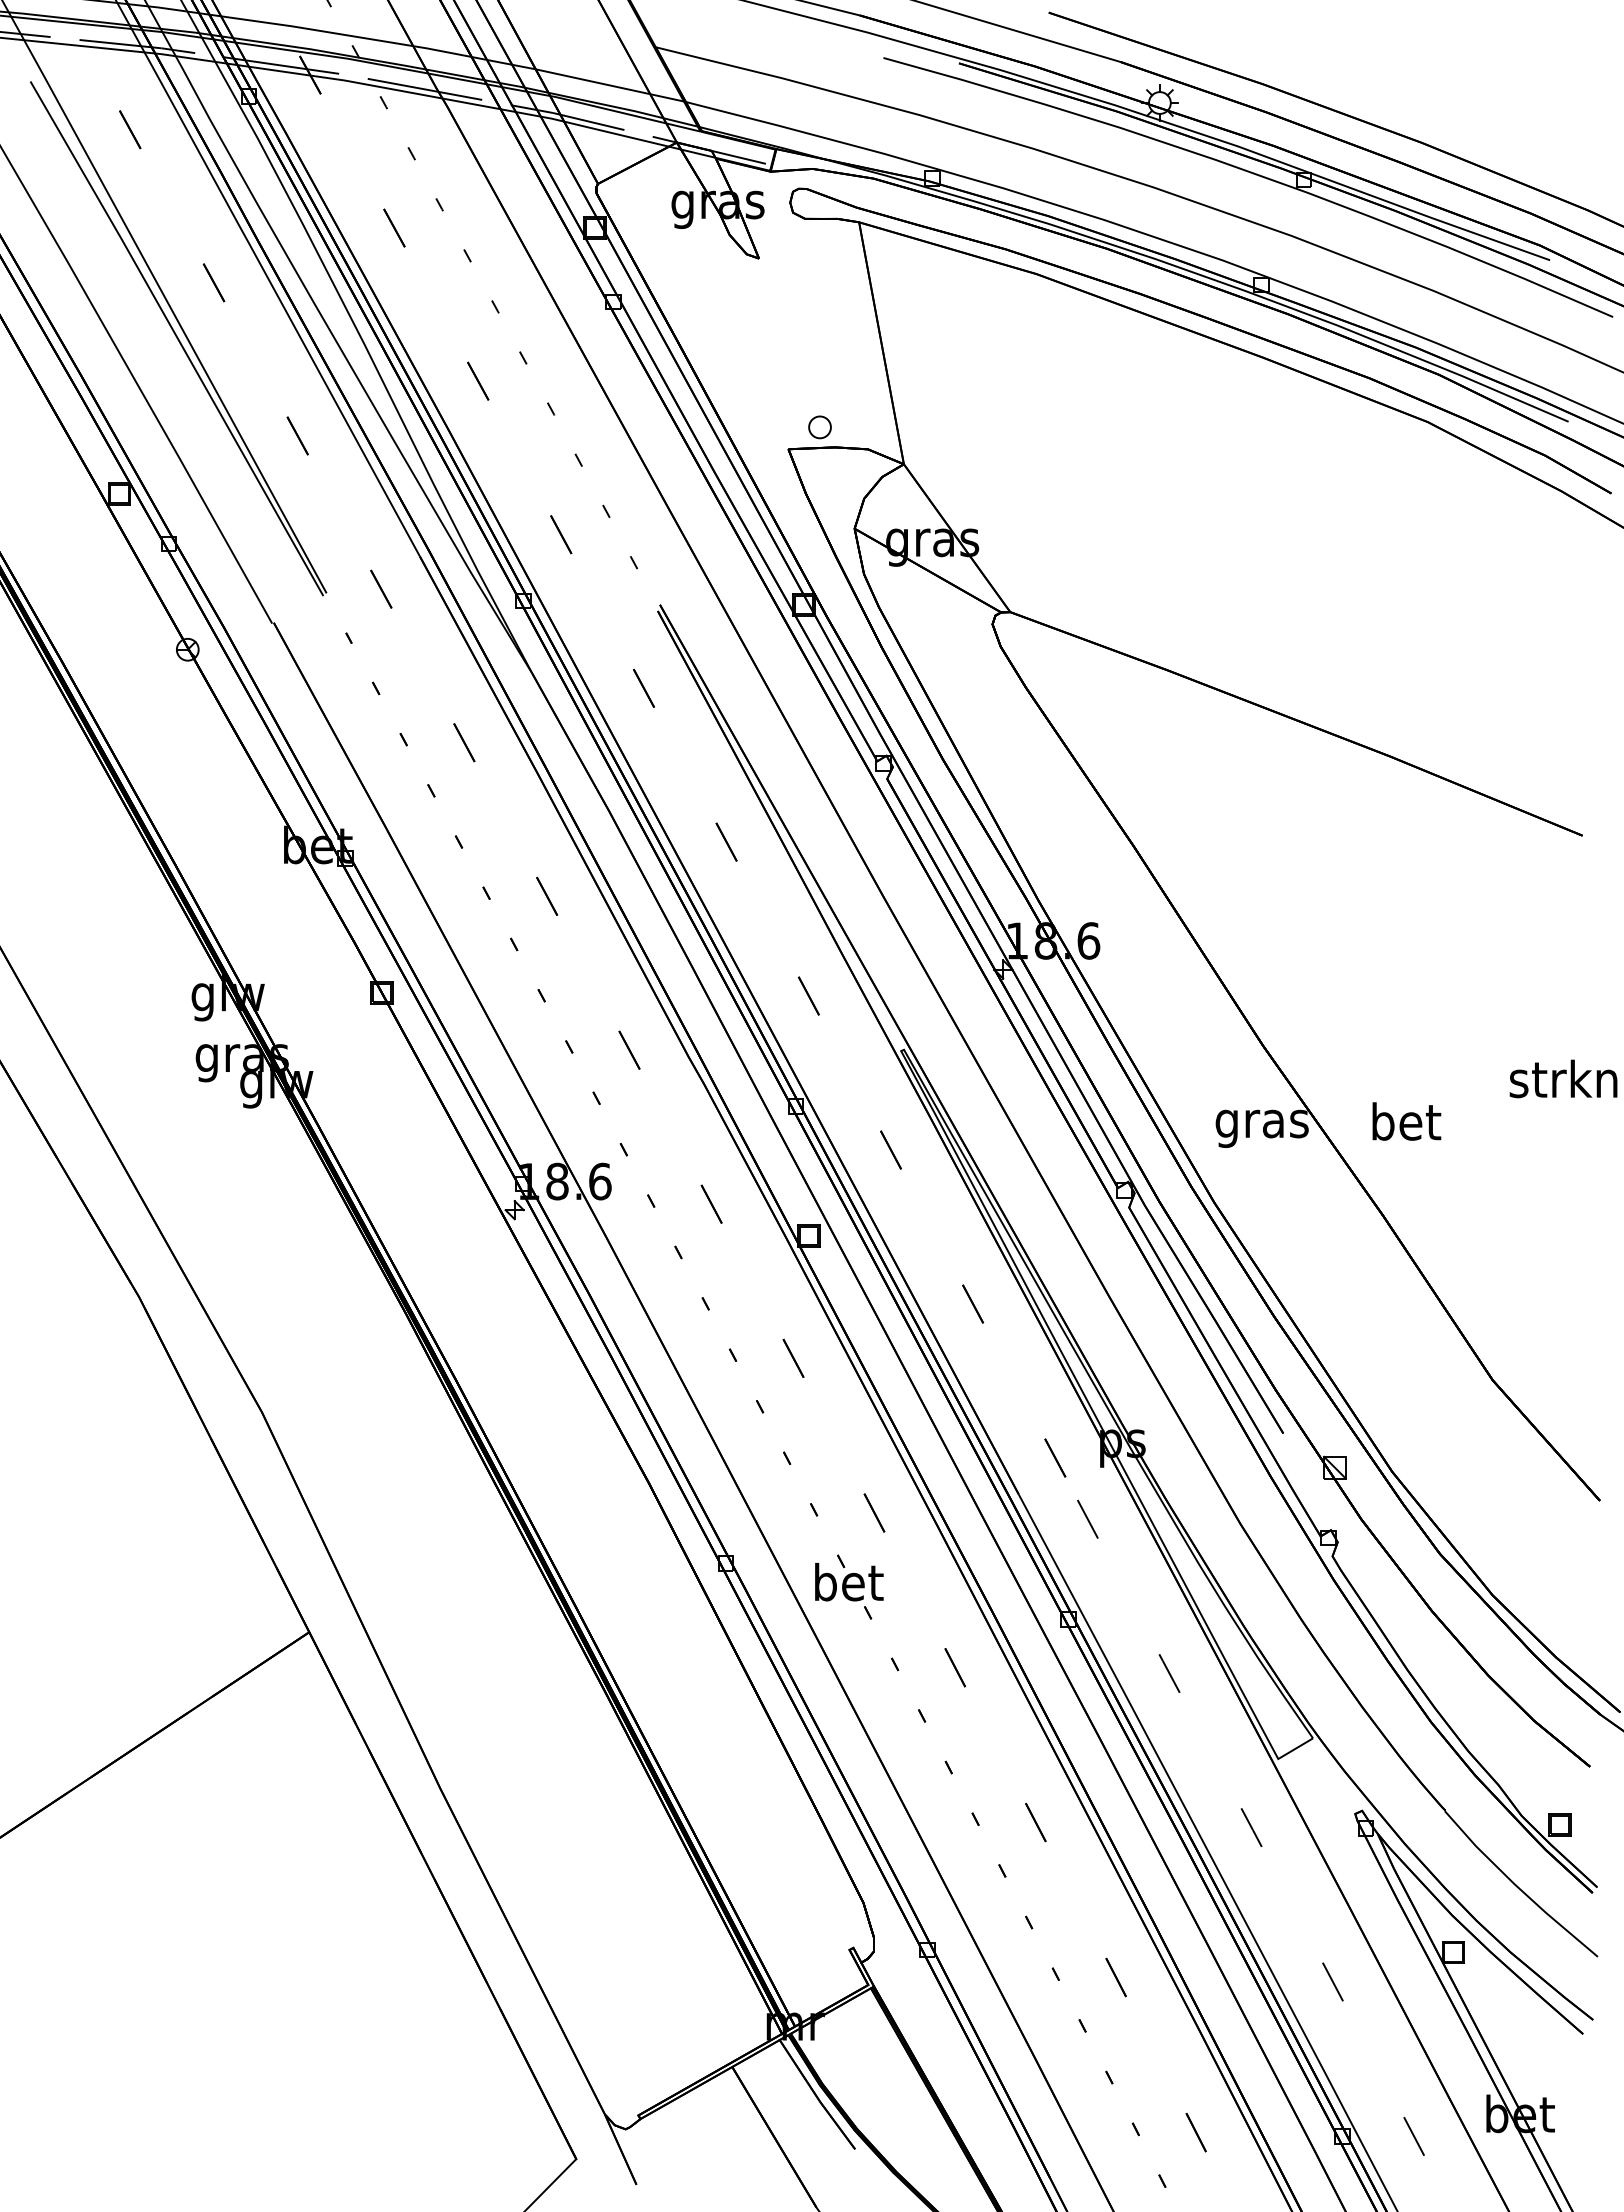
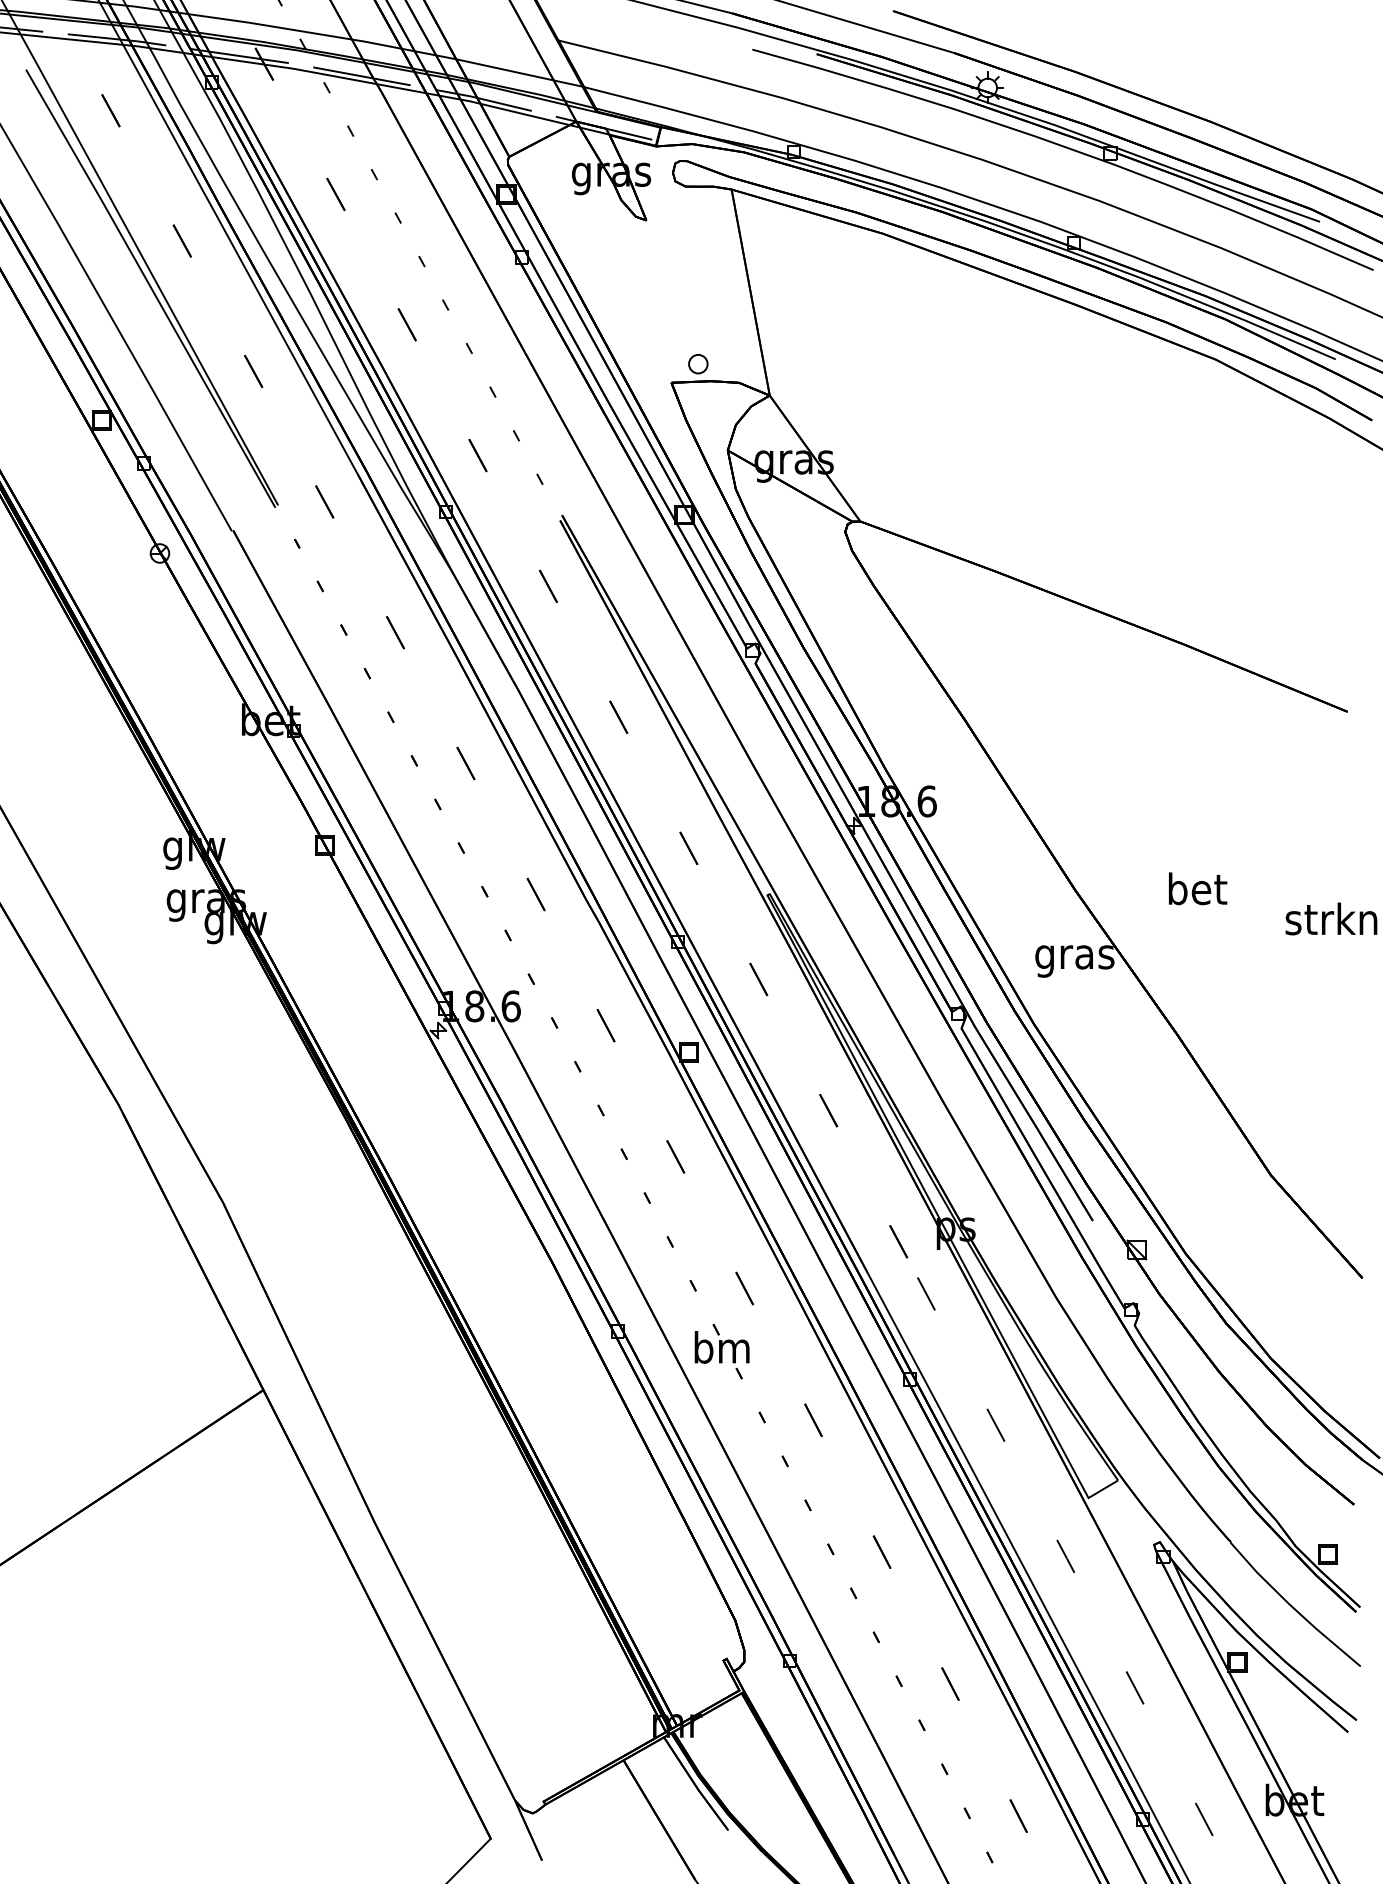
text: (1406, 1121) -> (1197, 888), moved
text: (849, 1582) -> (723, 1347), bet -> bm

